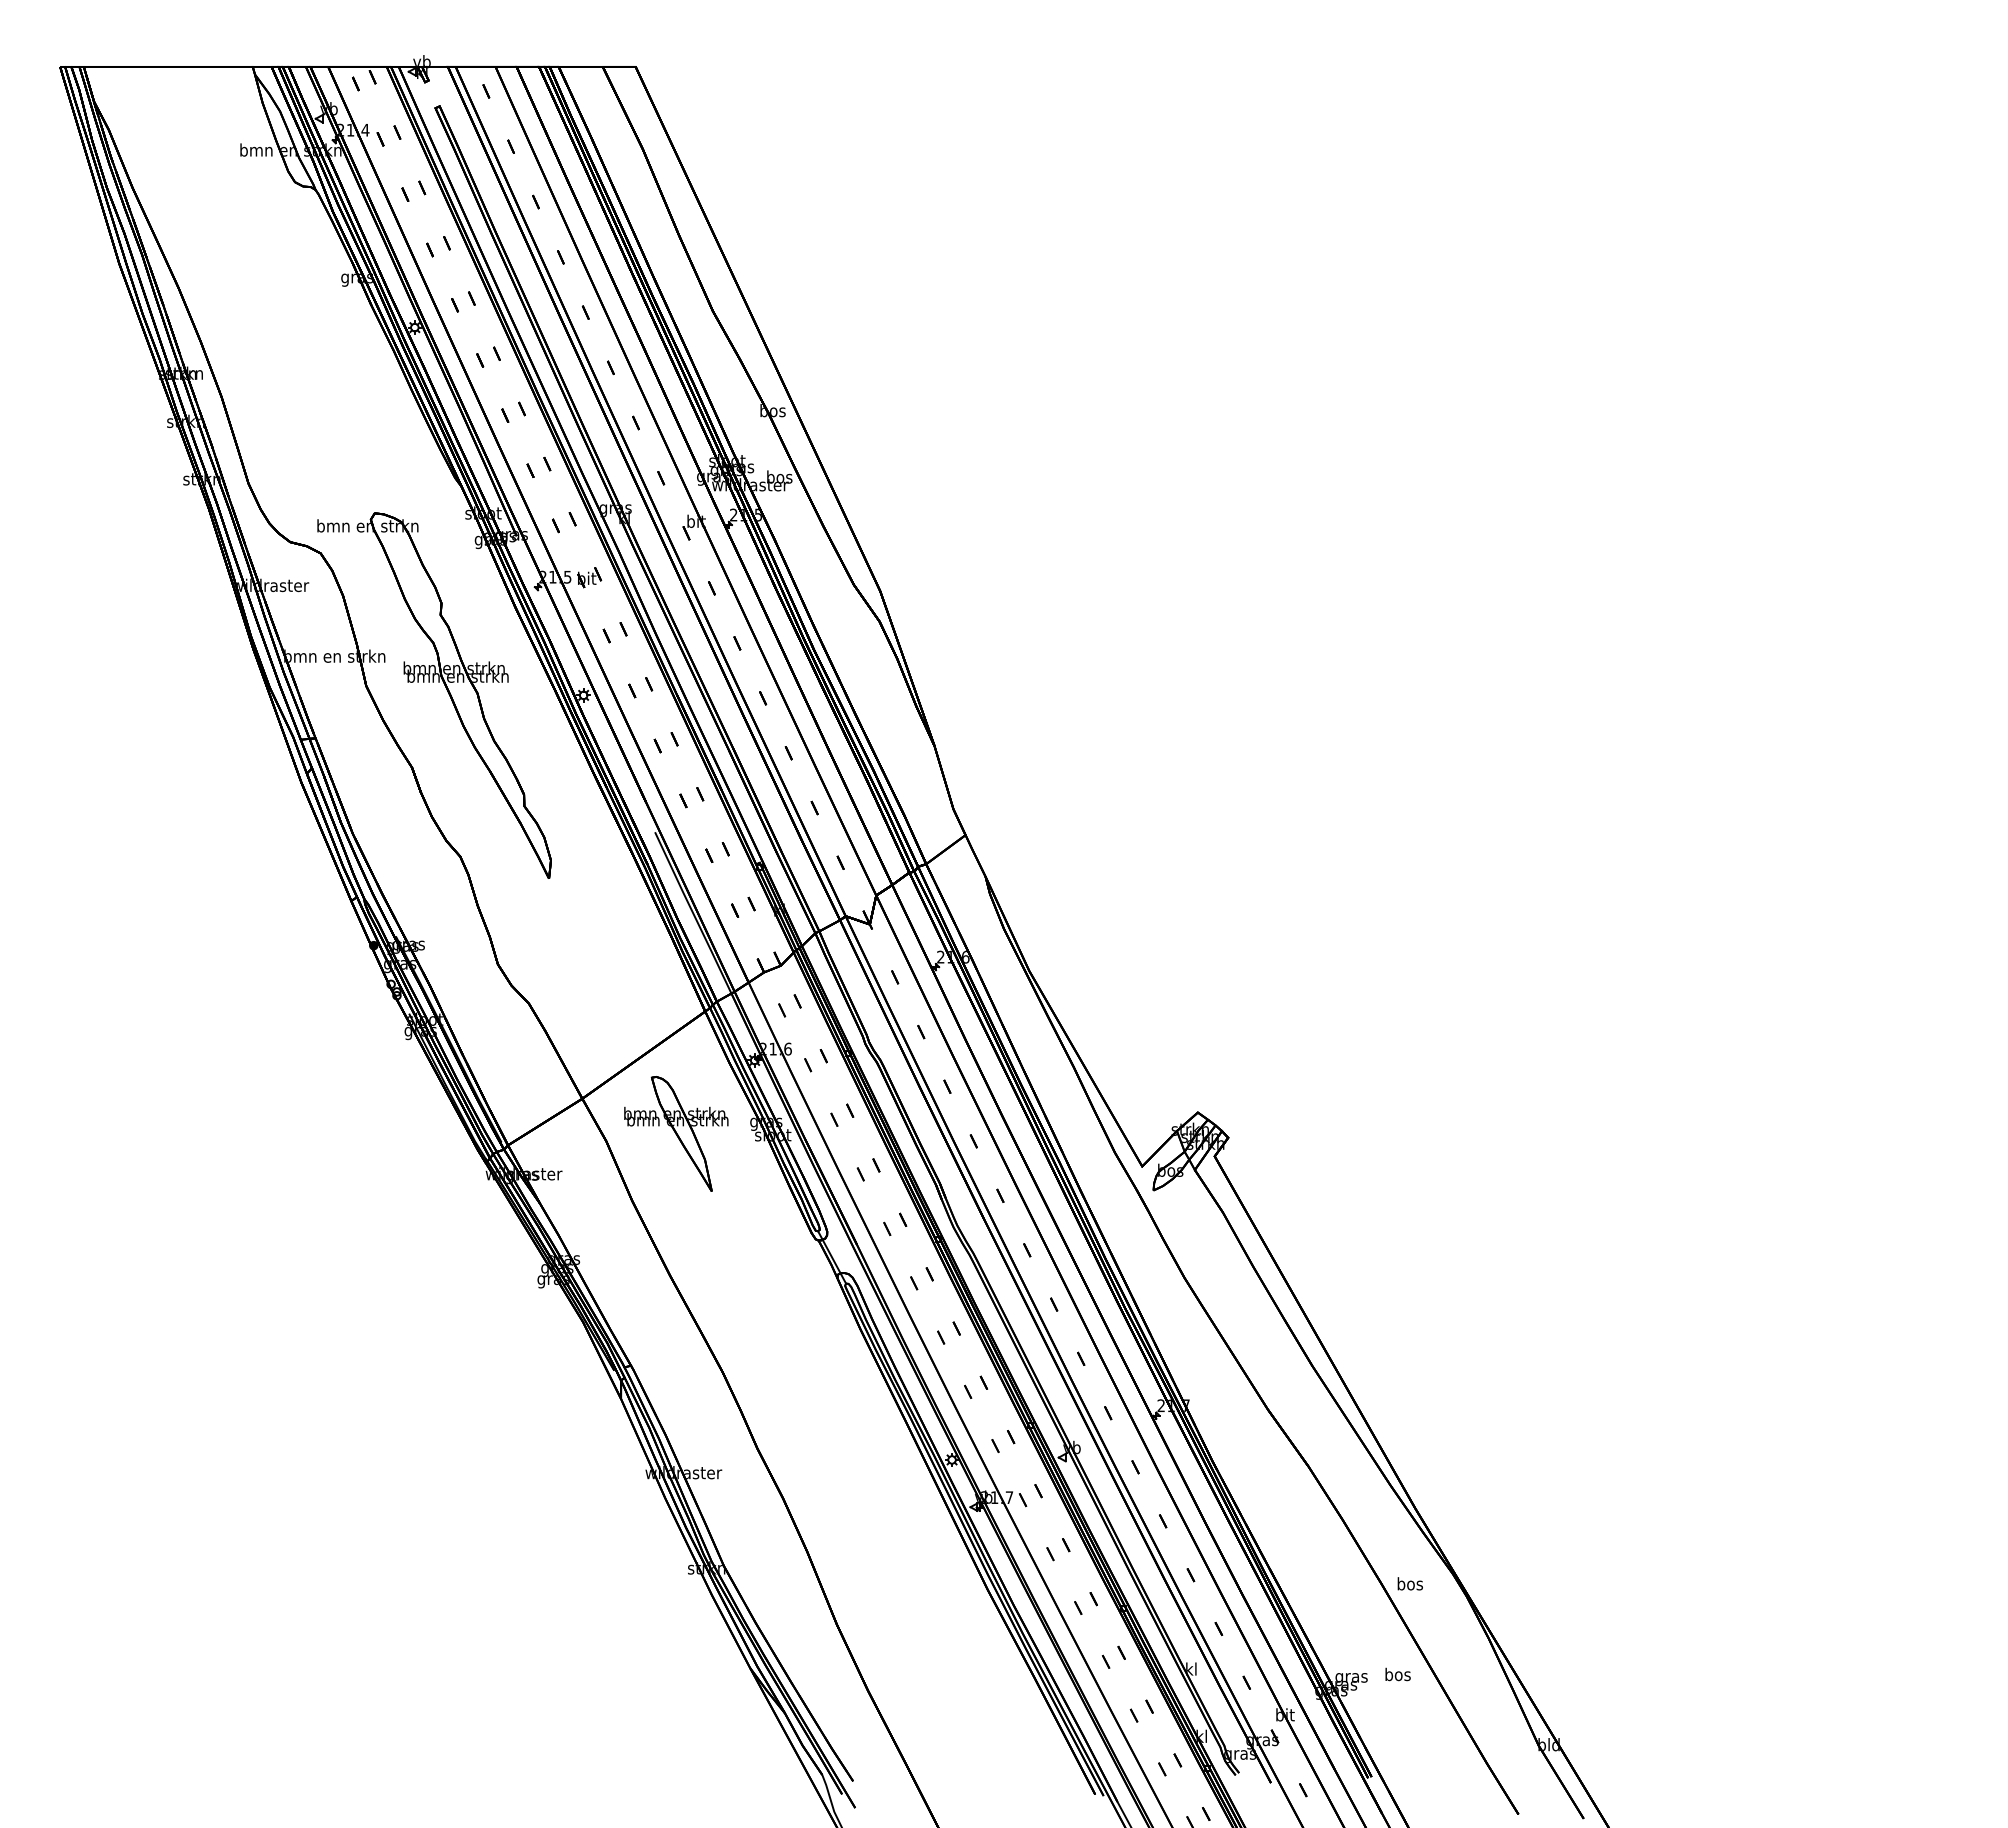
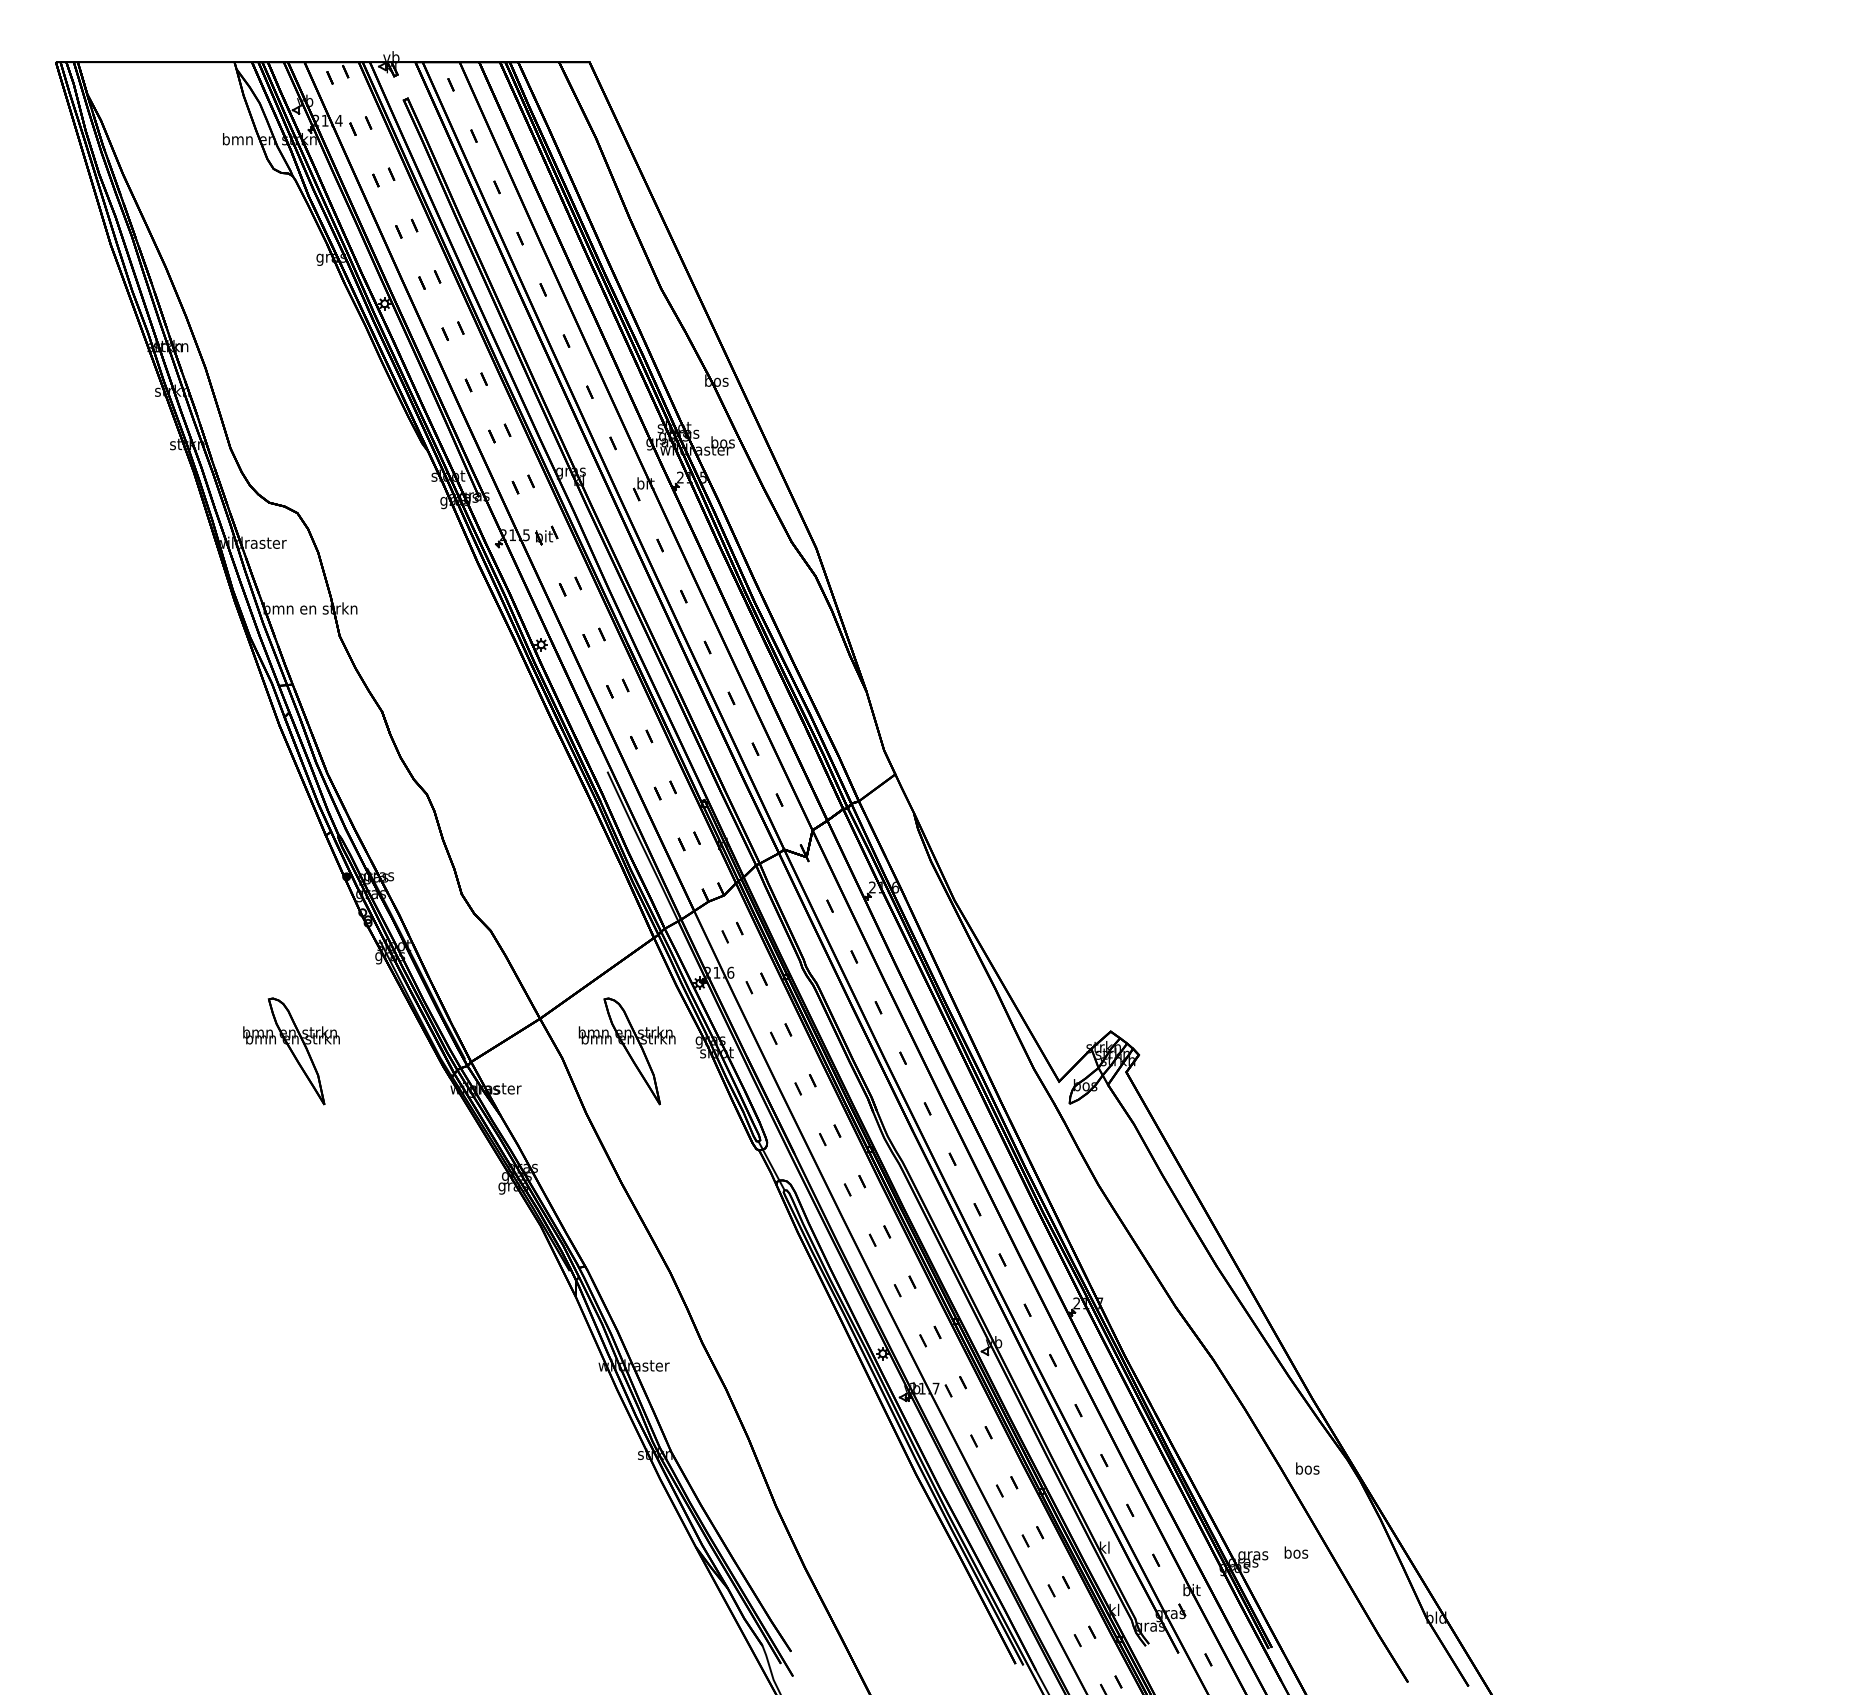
part: (446, 690) -> (414, 640), removed
part: (314, 1133) -> (291, 1051), added

